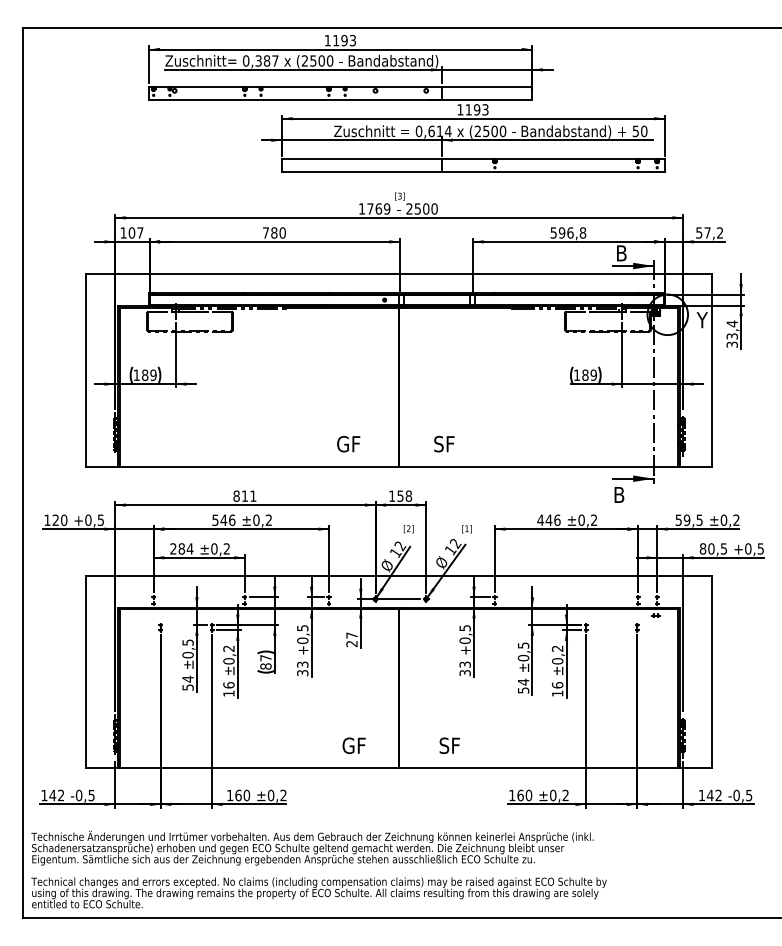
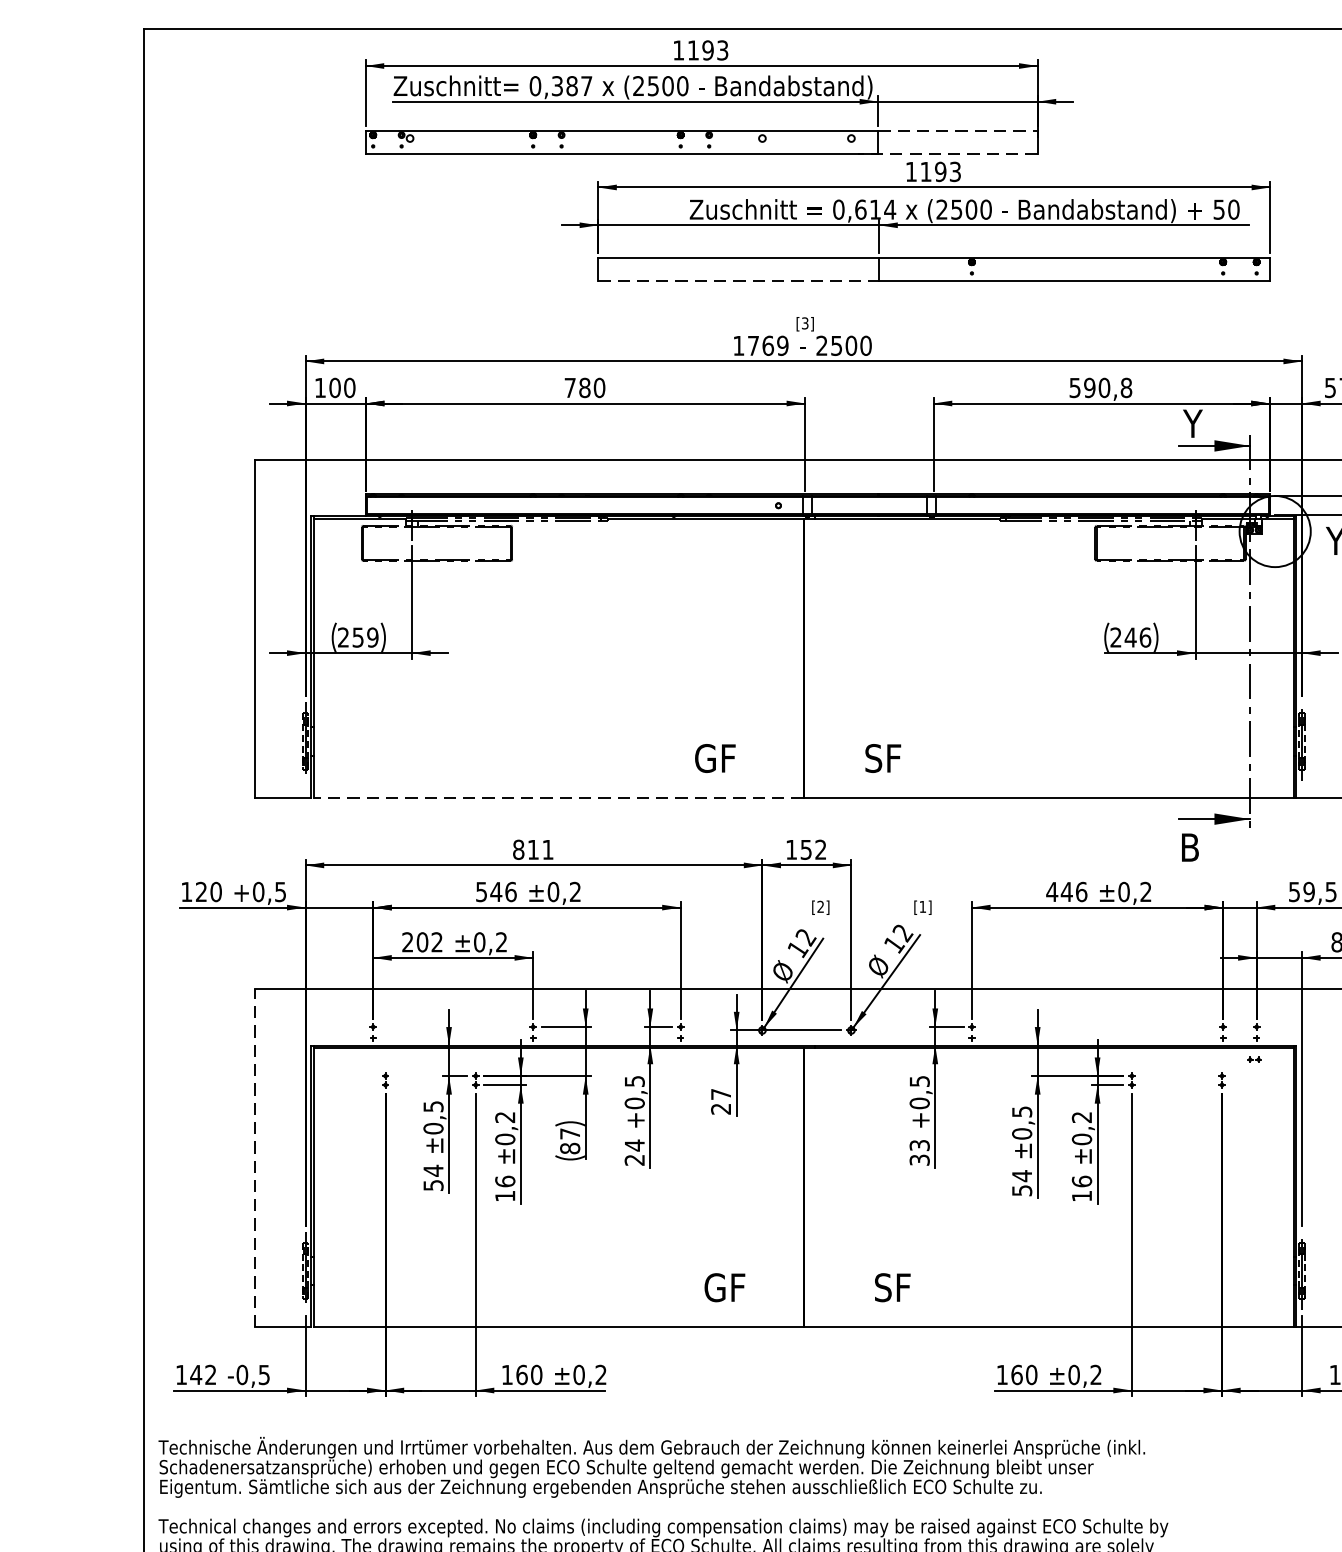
line: (487, 86) -> (958, 130), solid -> dashed
line: (480, 99) -> (946, 153), solid -> dashed
line: (362, 171) -> (739, 280), solid -> dashed
text: (140, 232) -> (350, 387), 107 -> 100
text: (570, 232) -> (1104, 387), 596,8 -> 590,8
text: (620, 253) -> (1192, 423), B -> Y
text: (140, 374) -> (350, 636), 189 -> 259
text: (585, 374) -> (1130, 636), 189 -> 246
line: (258, 466) -> (557, 797), solid -> dashed
text: (408, 495) -> (820, 848), 158 -> 152
text: (185, 548) -> (429, 941), 284 -> 202
text: (302, 668) -> (634, 1152), 33 -> 24
line: (86, 671) -> (255, 1157), solid -> dashed

